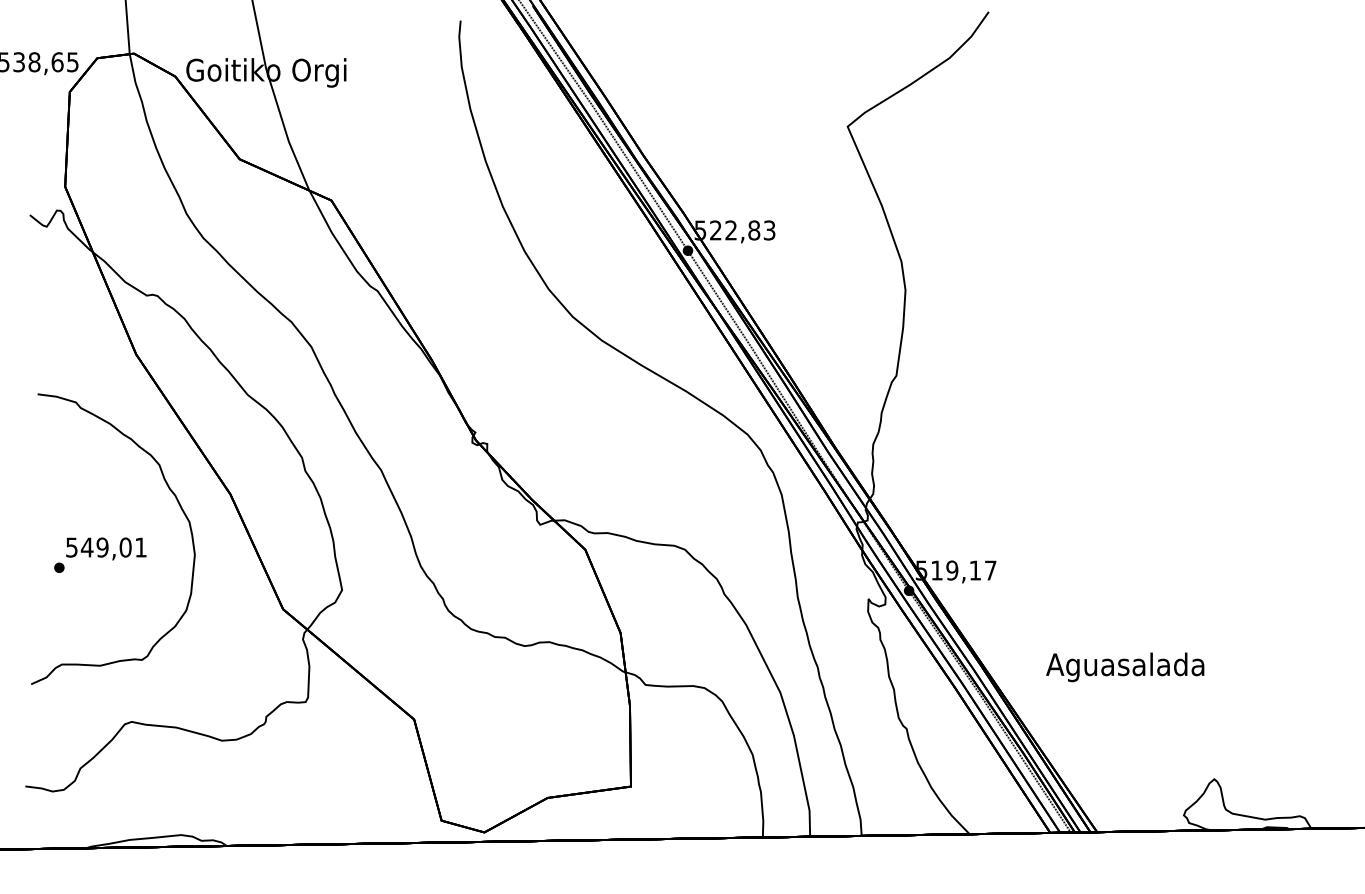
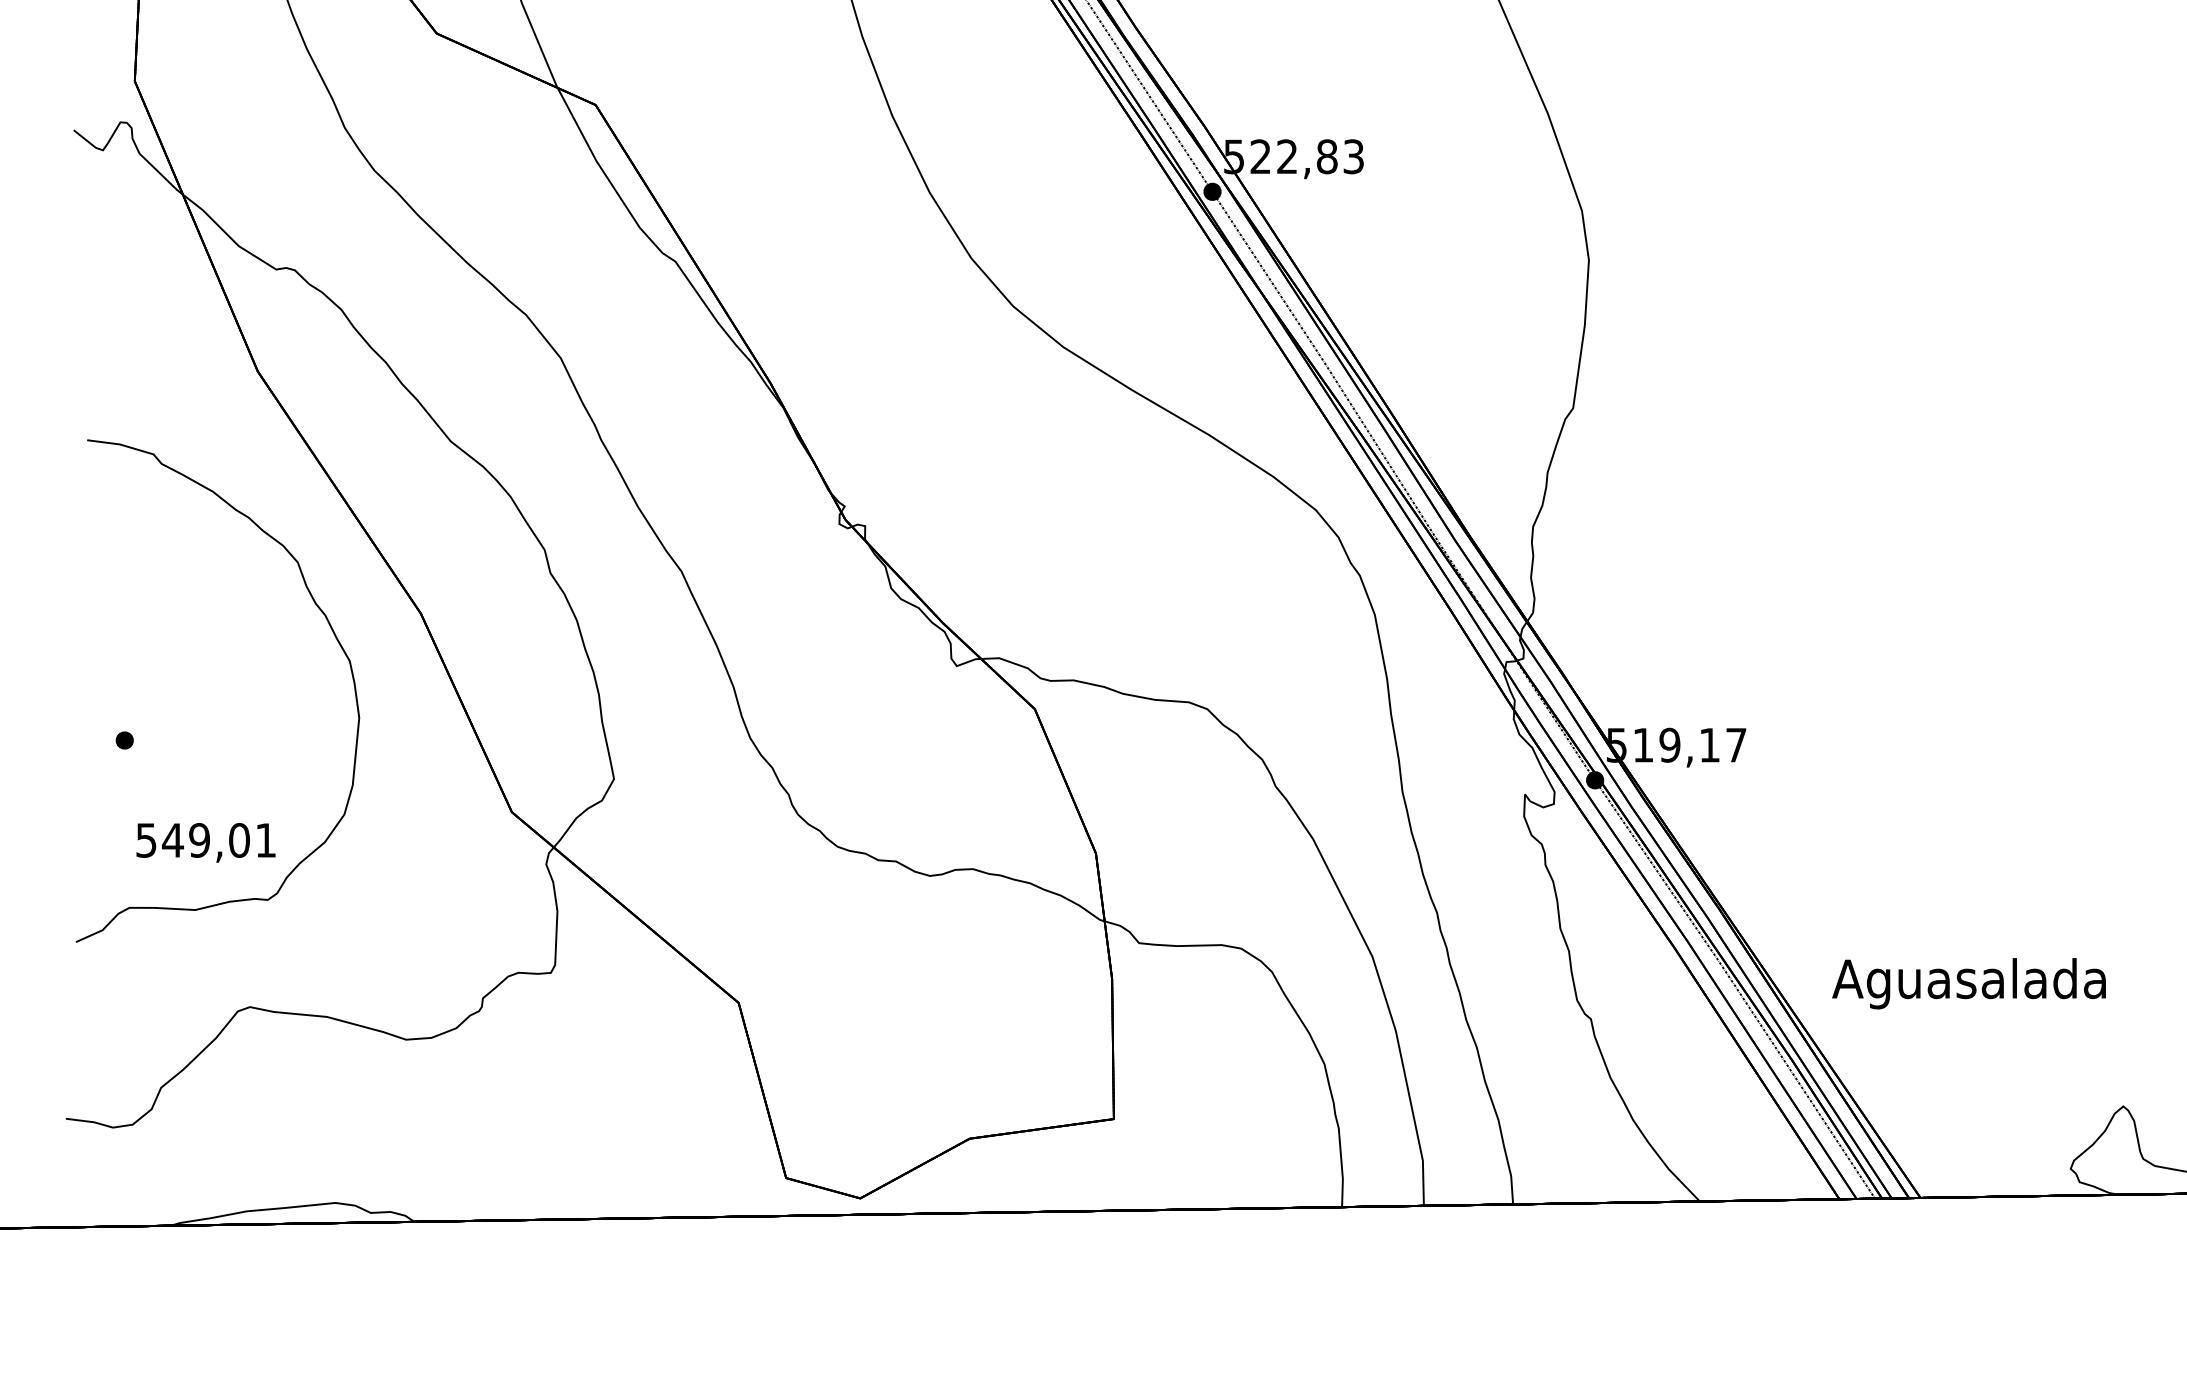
text: (106, 548) -> (206, 842), moved
text: (1125, 667) -> (1969, 983), moved

